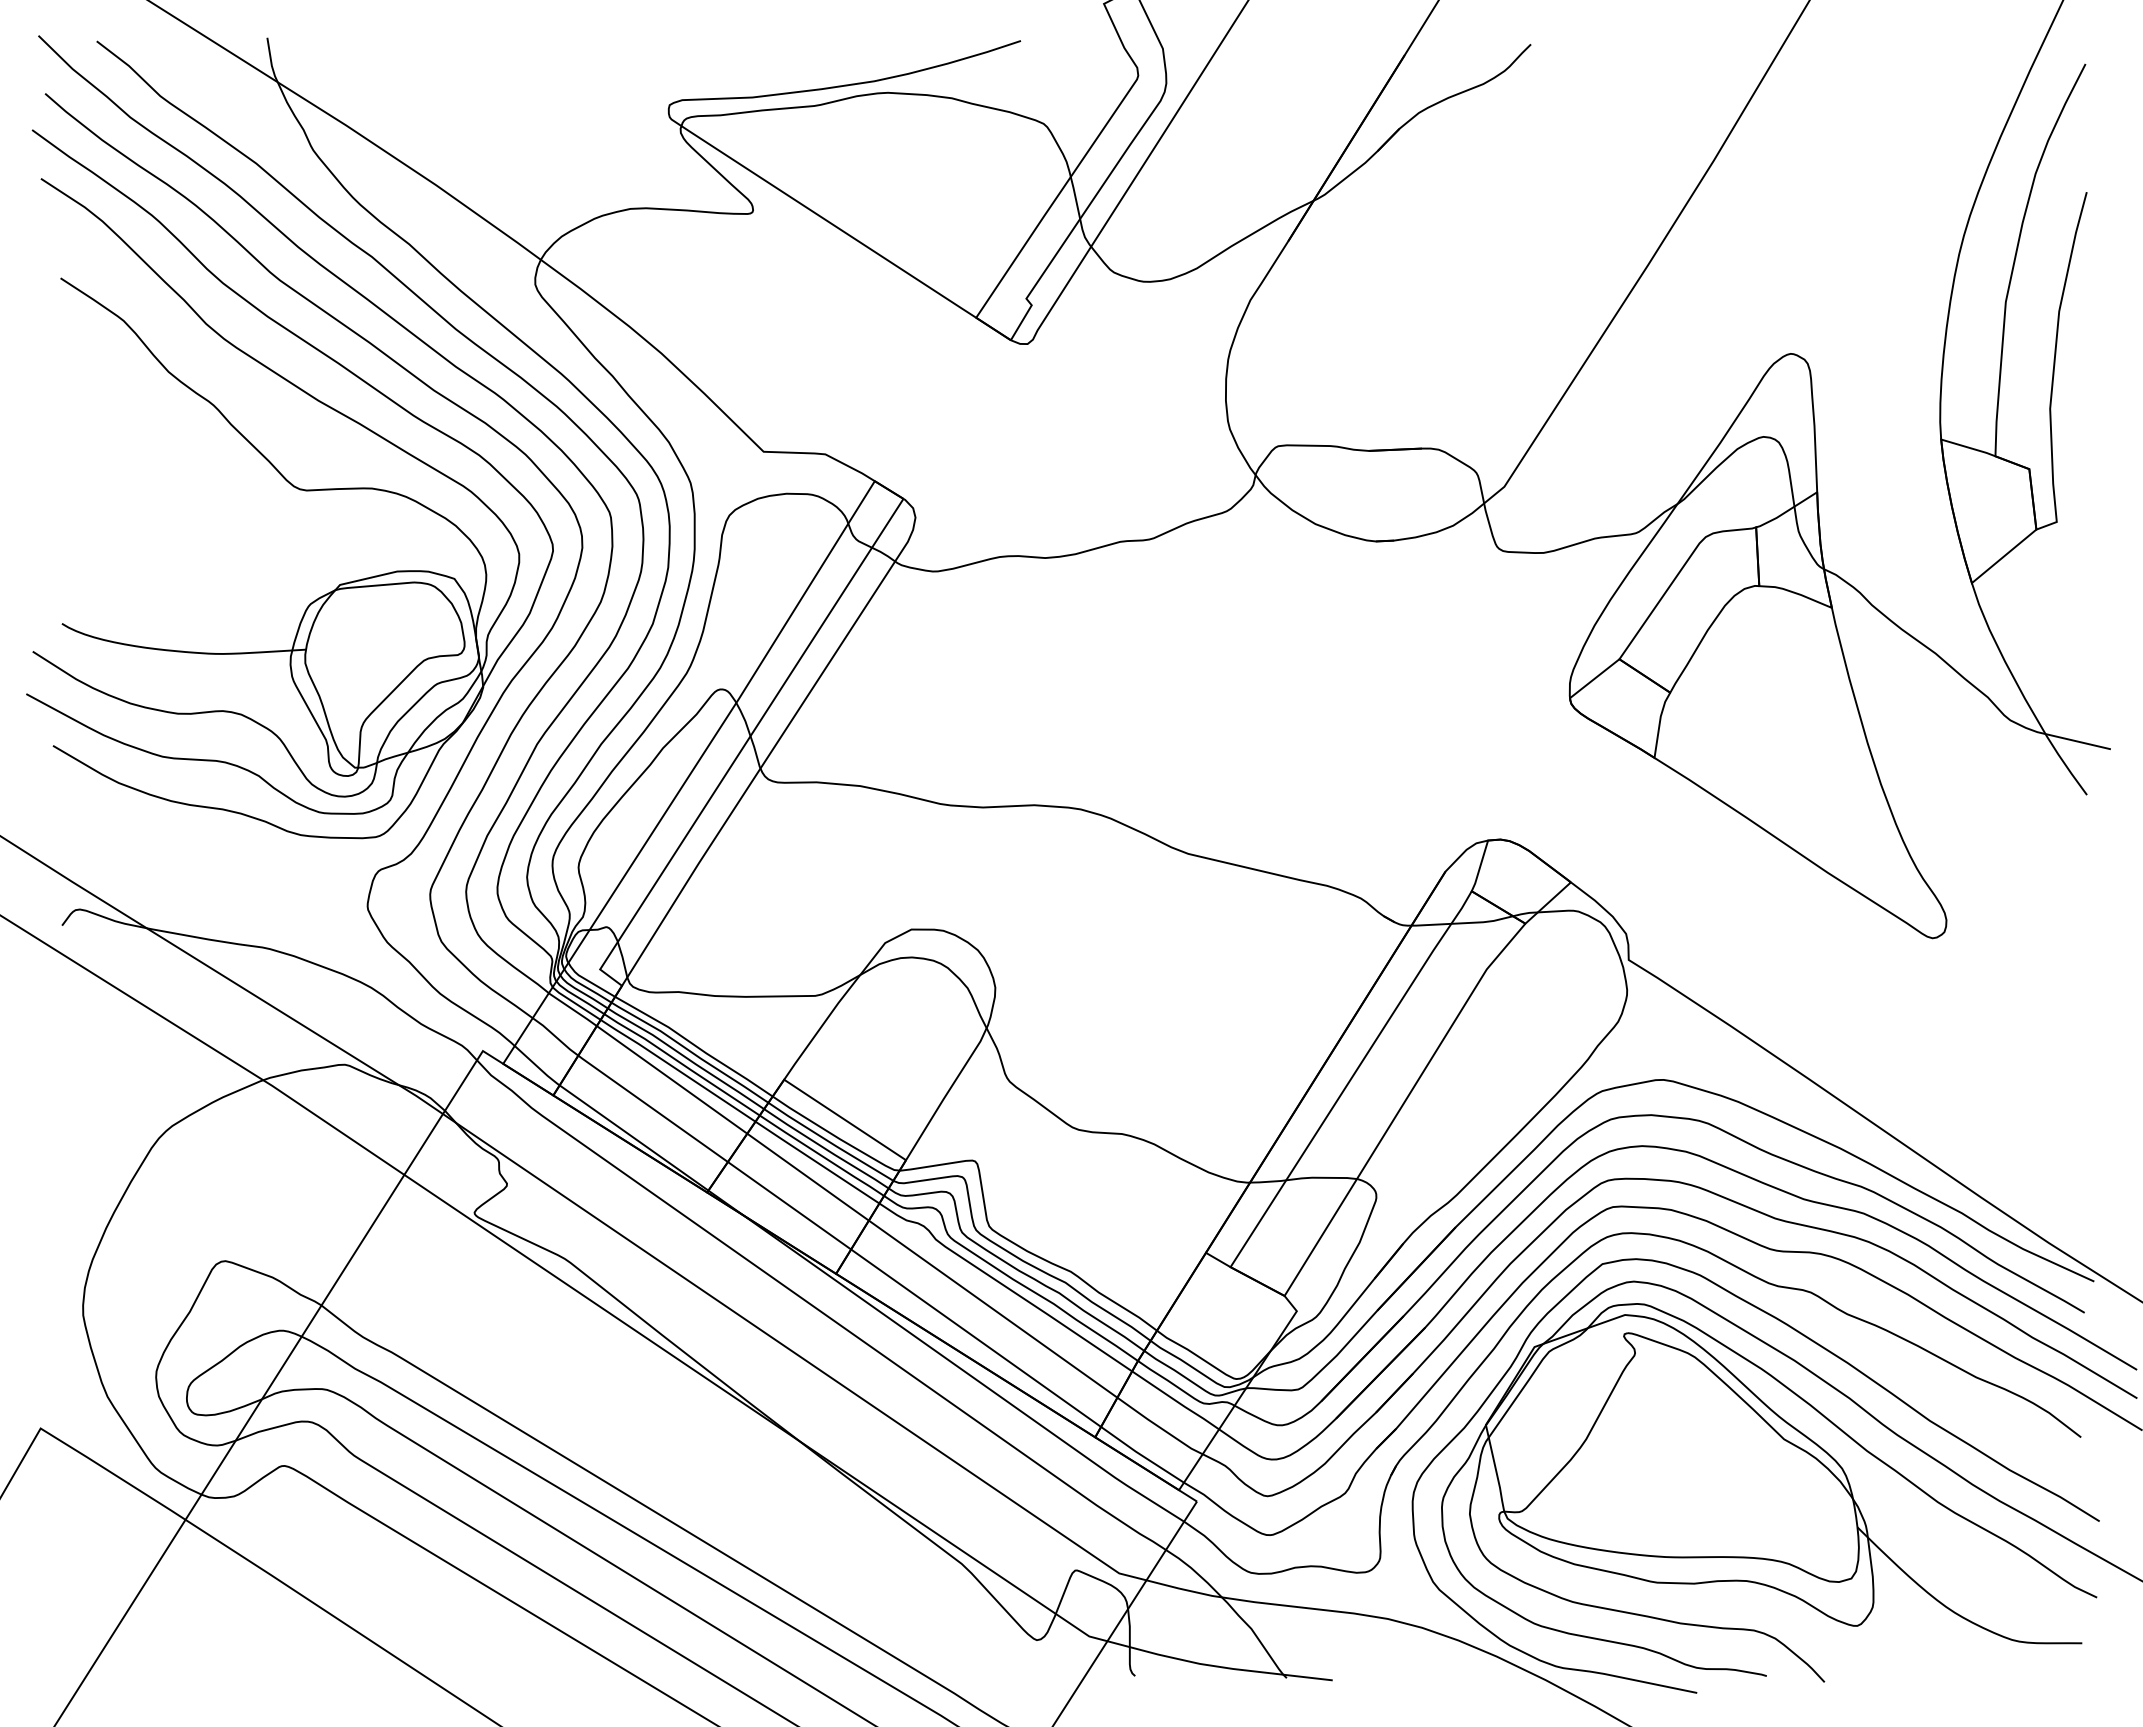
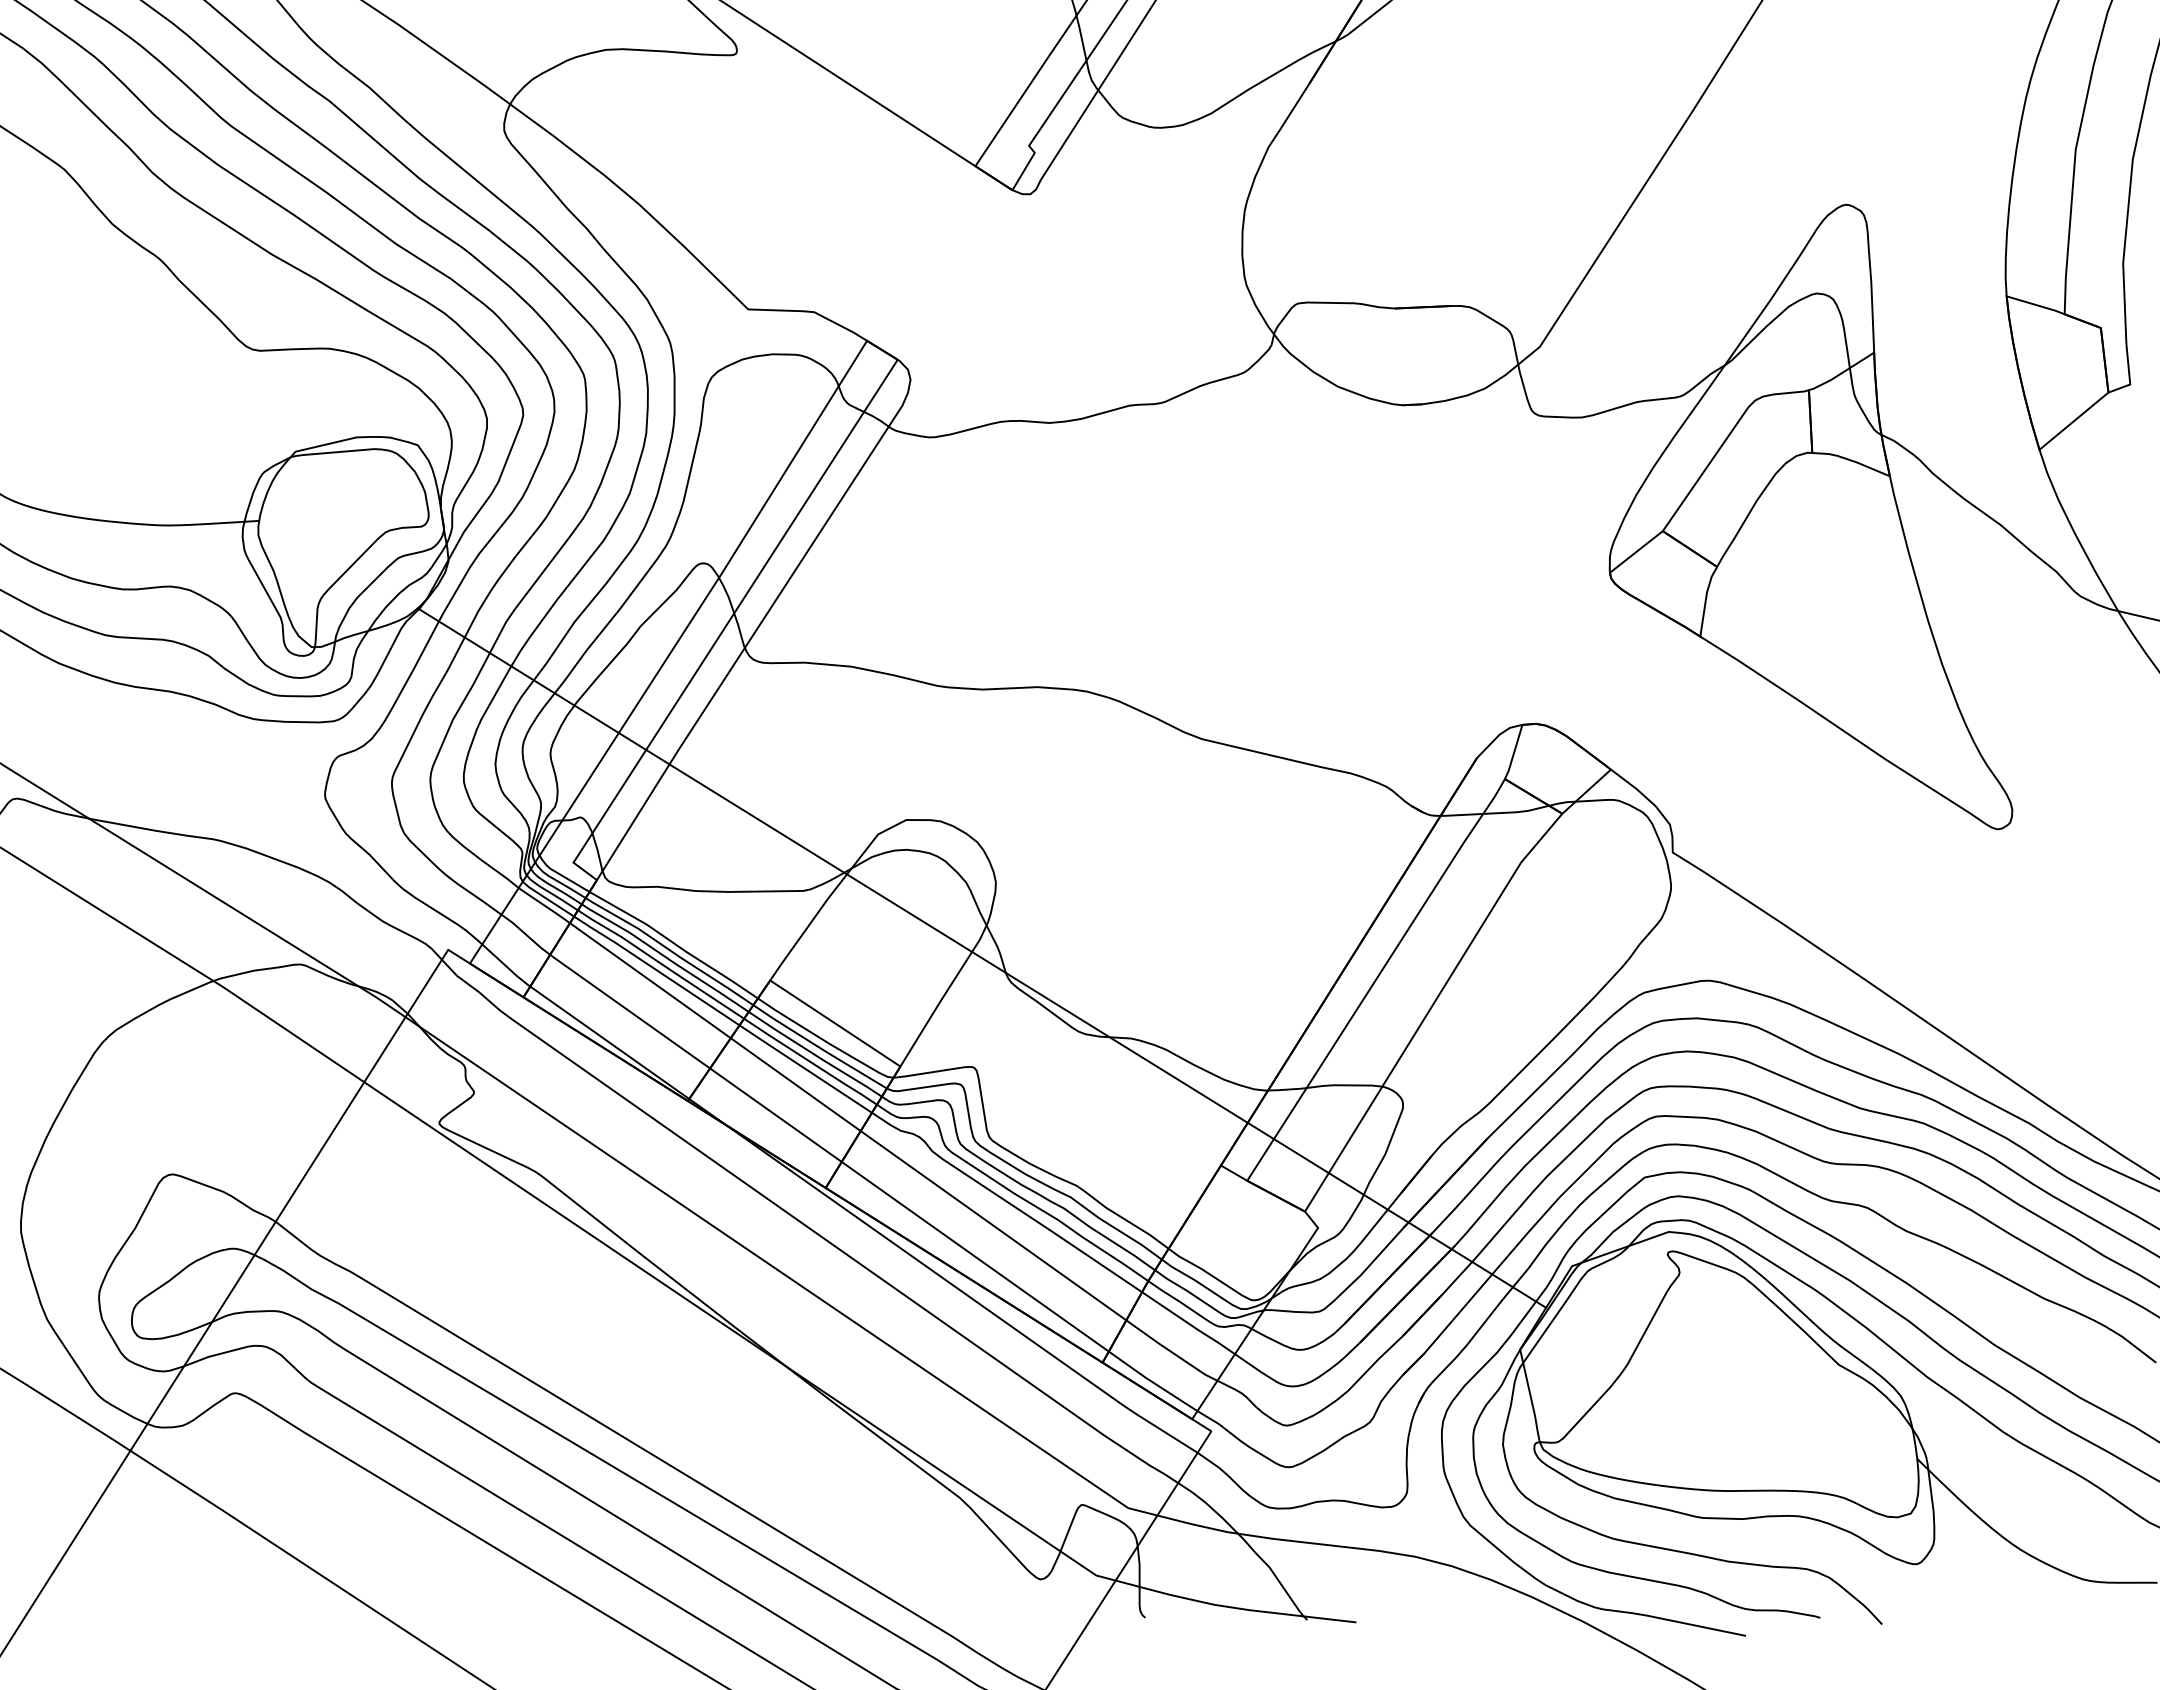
line: (982, 1058) -> (982, 957), added

